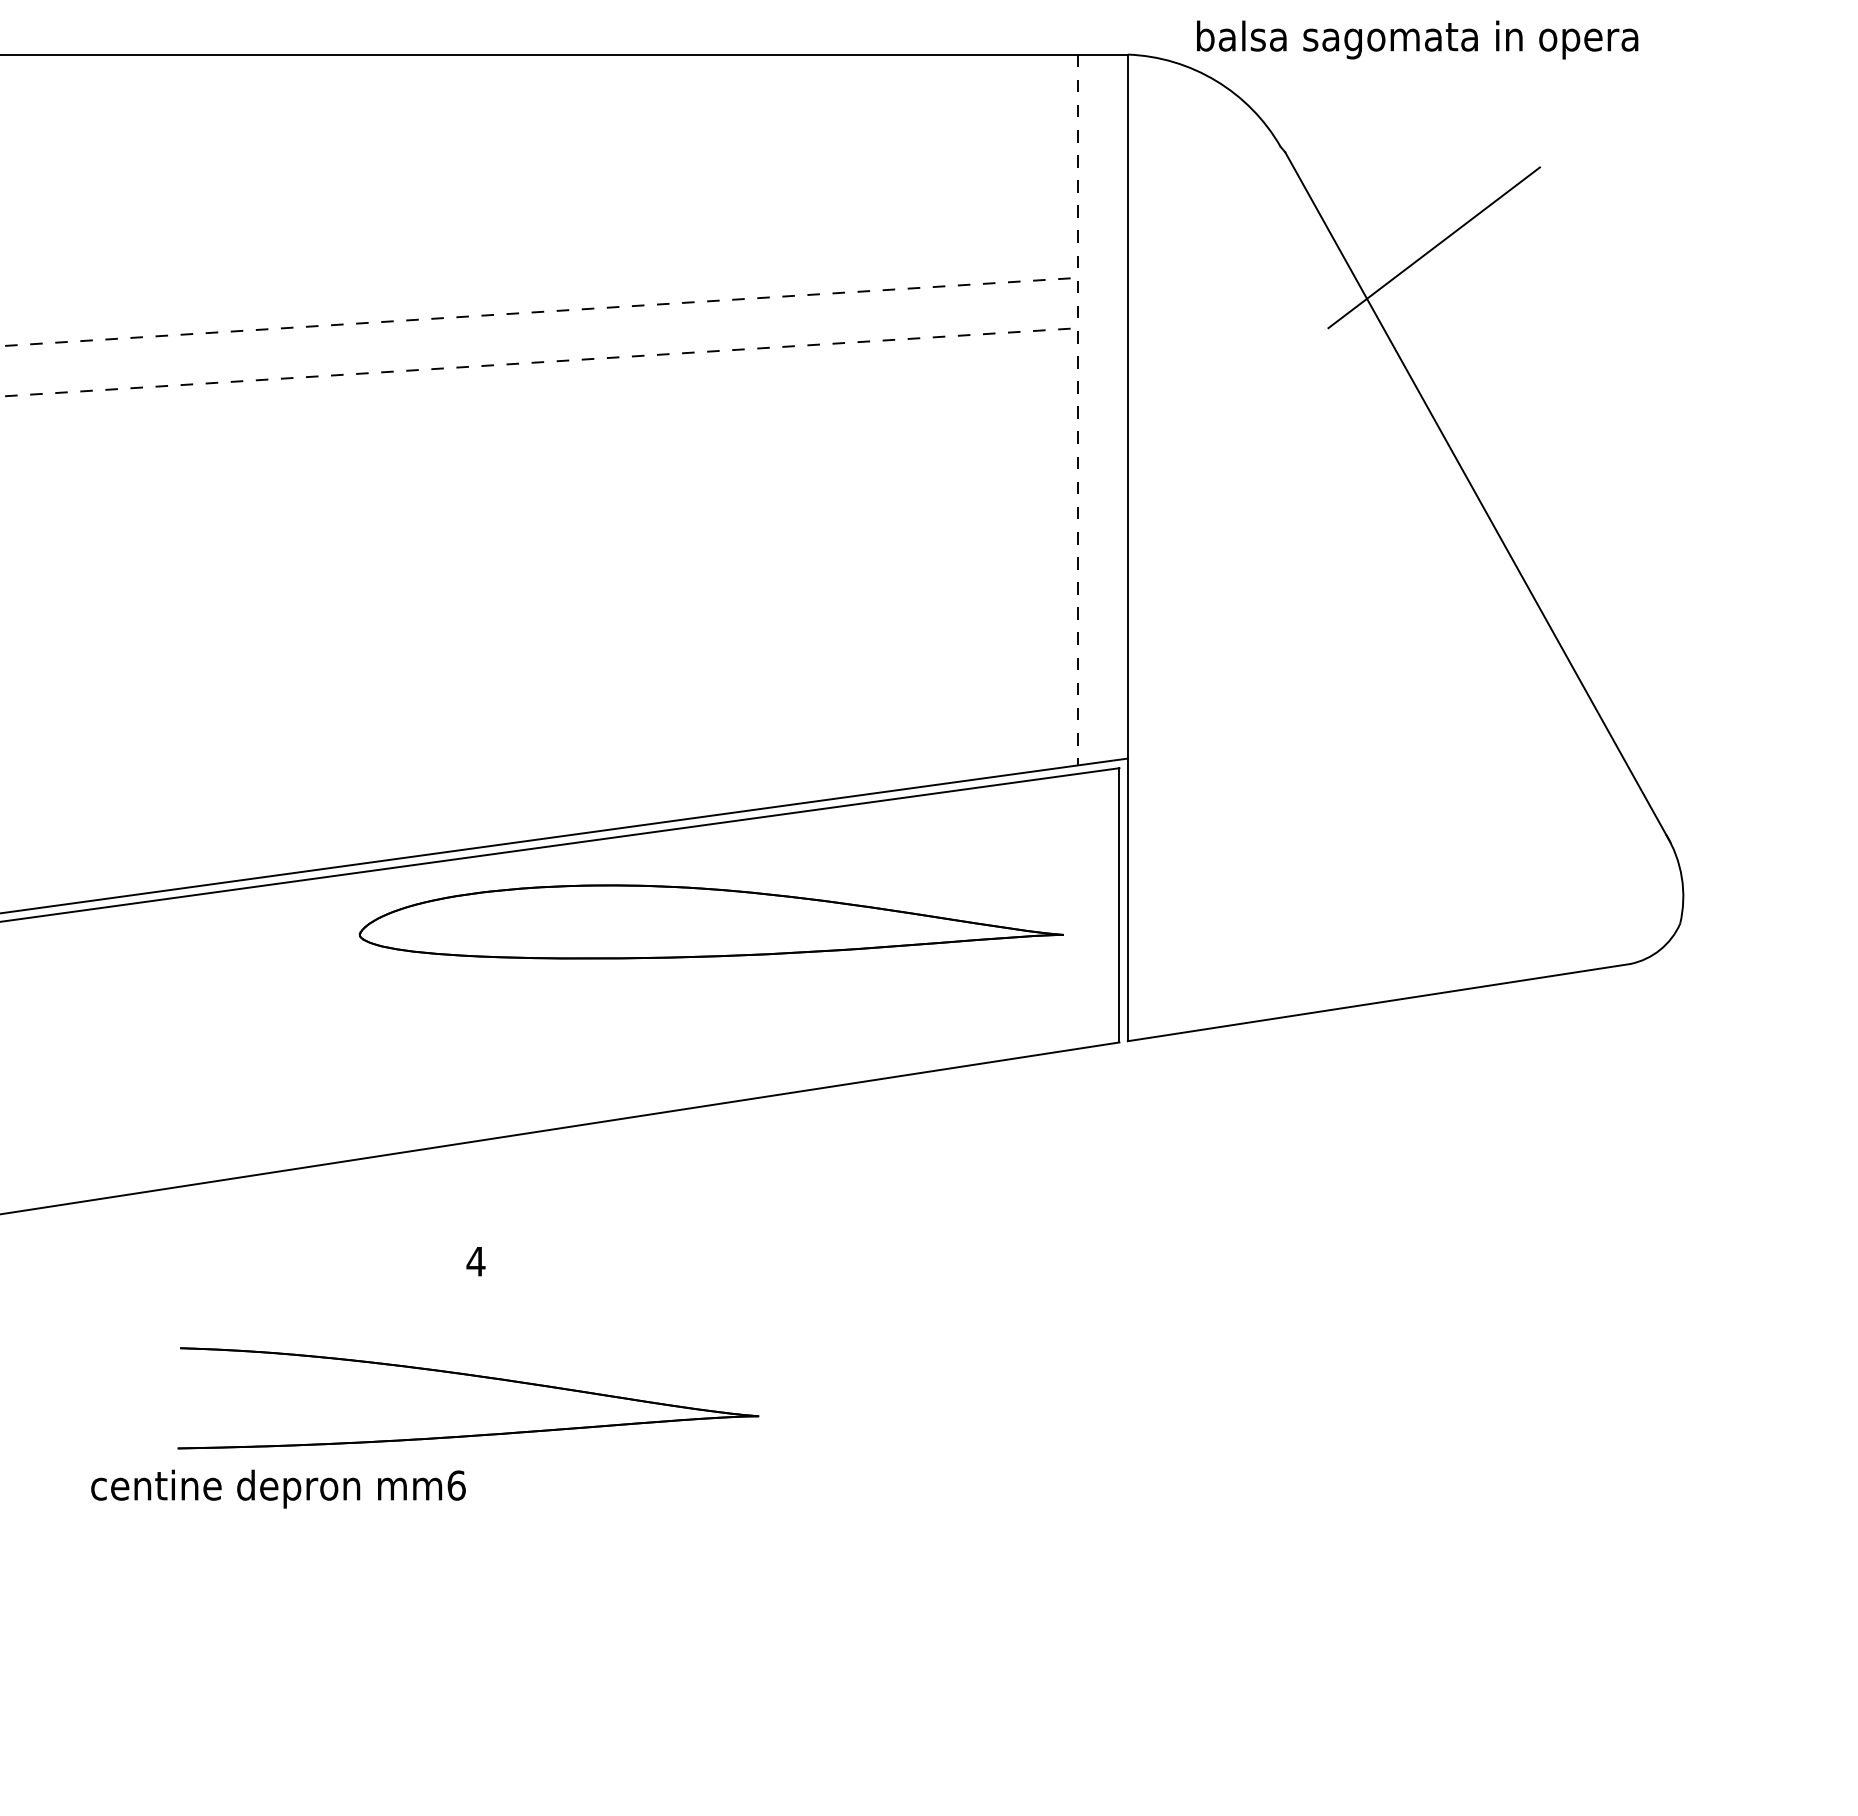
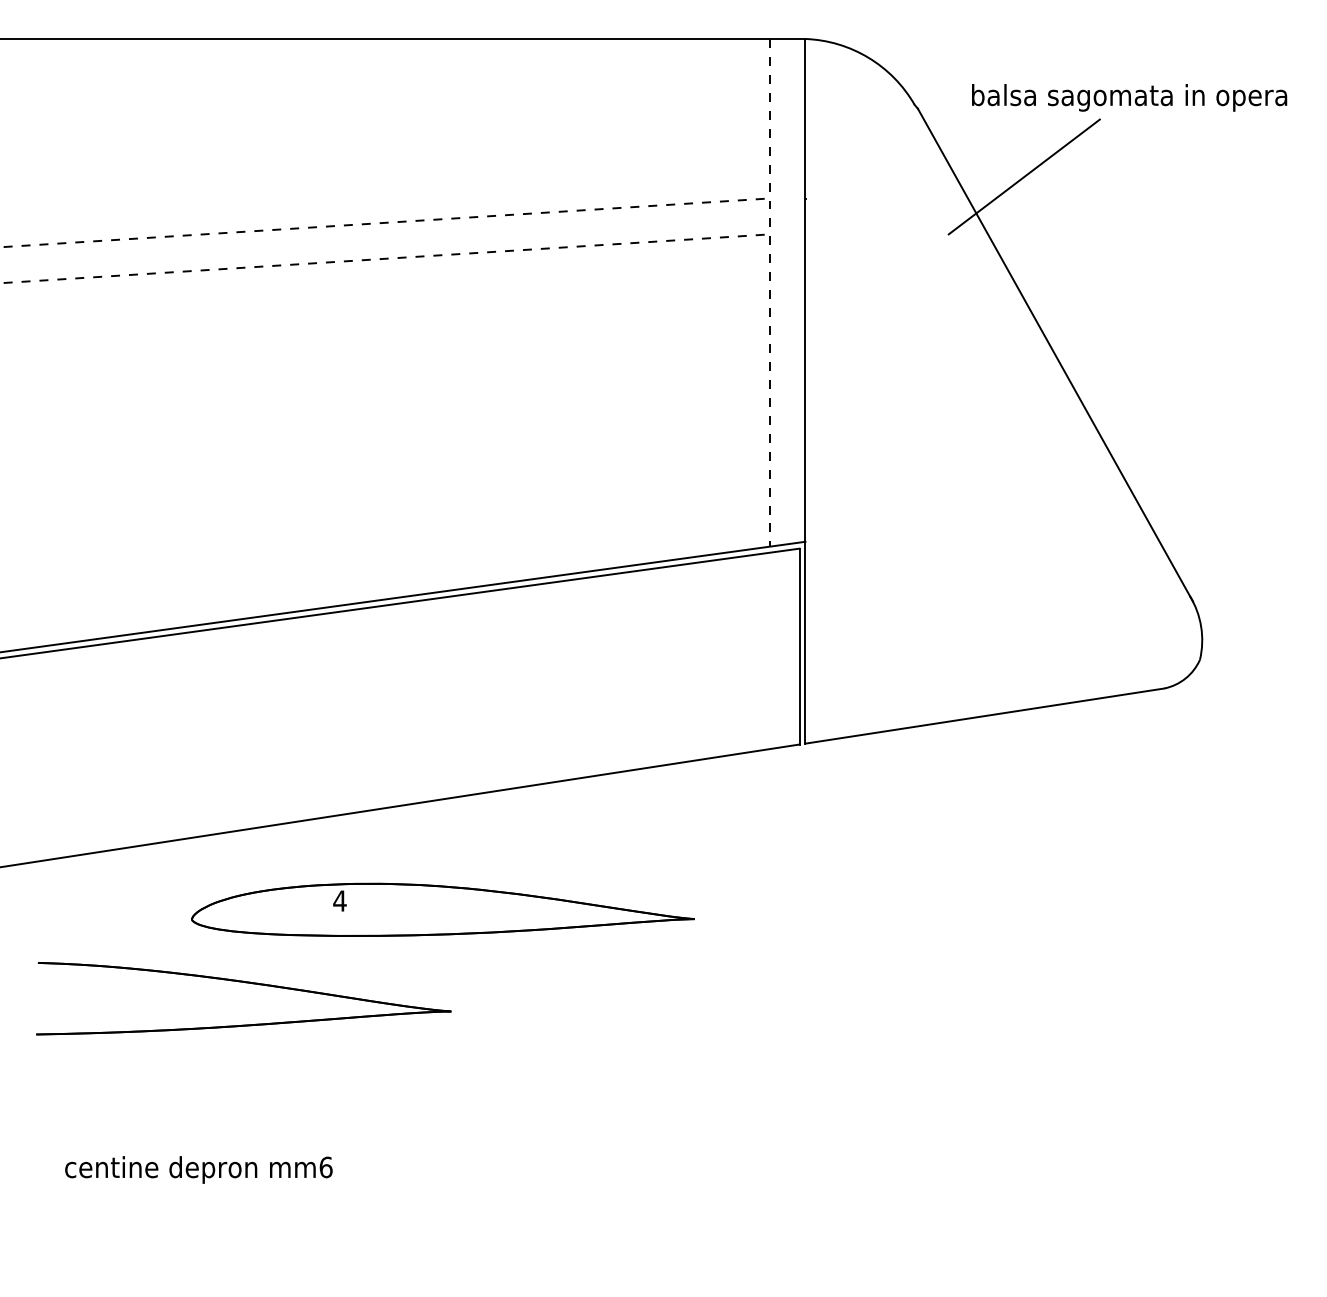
text: (1417, 39) -> (1129, 97), moved
part: (710, 921) -> (442, 909), moved
part: (470, 1376) -> (245, 983), moved
text: (278, 1488) -> (198, 1169), moved

